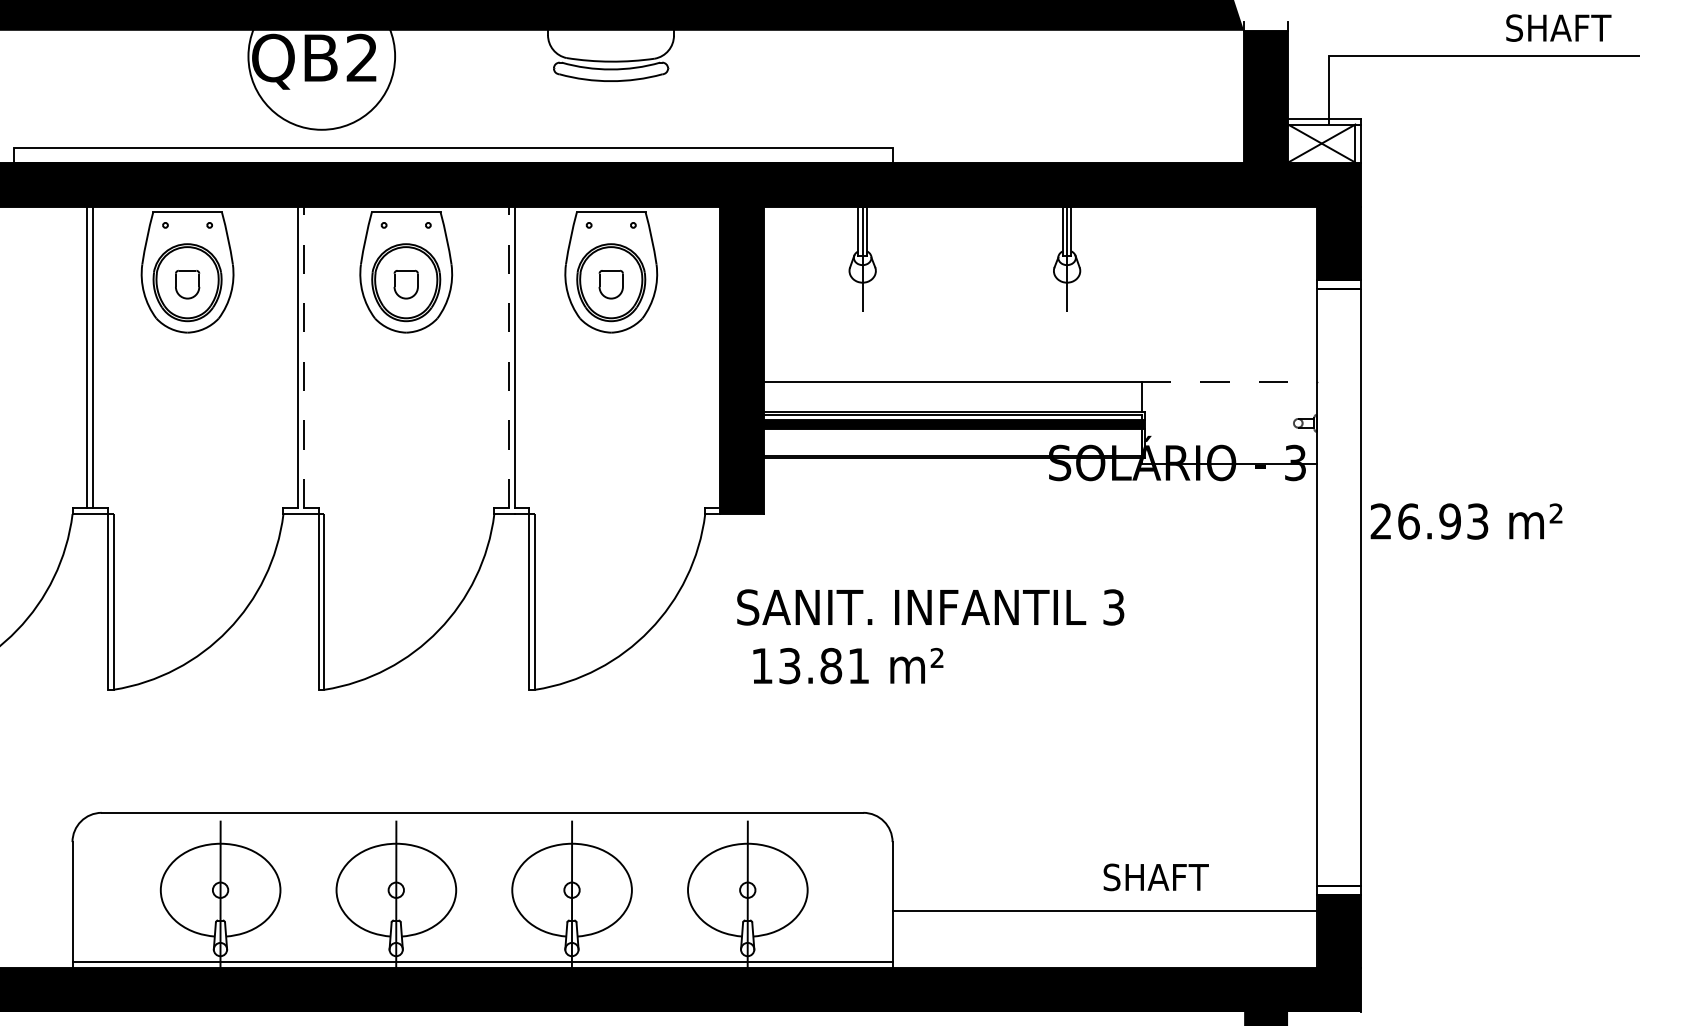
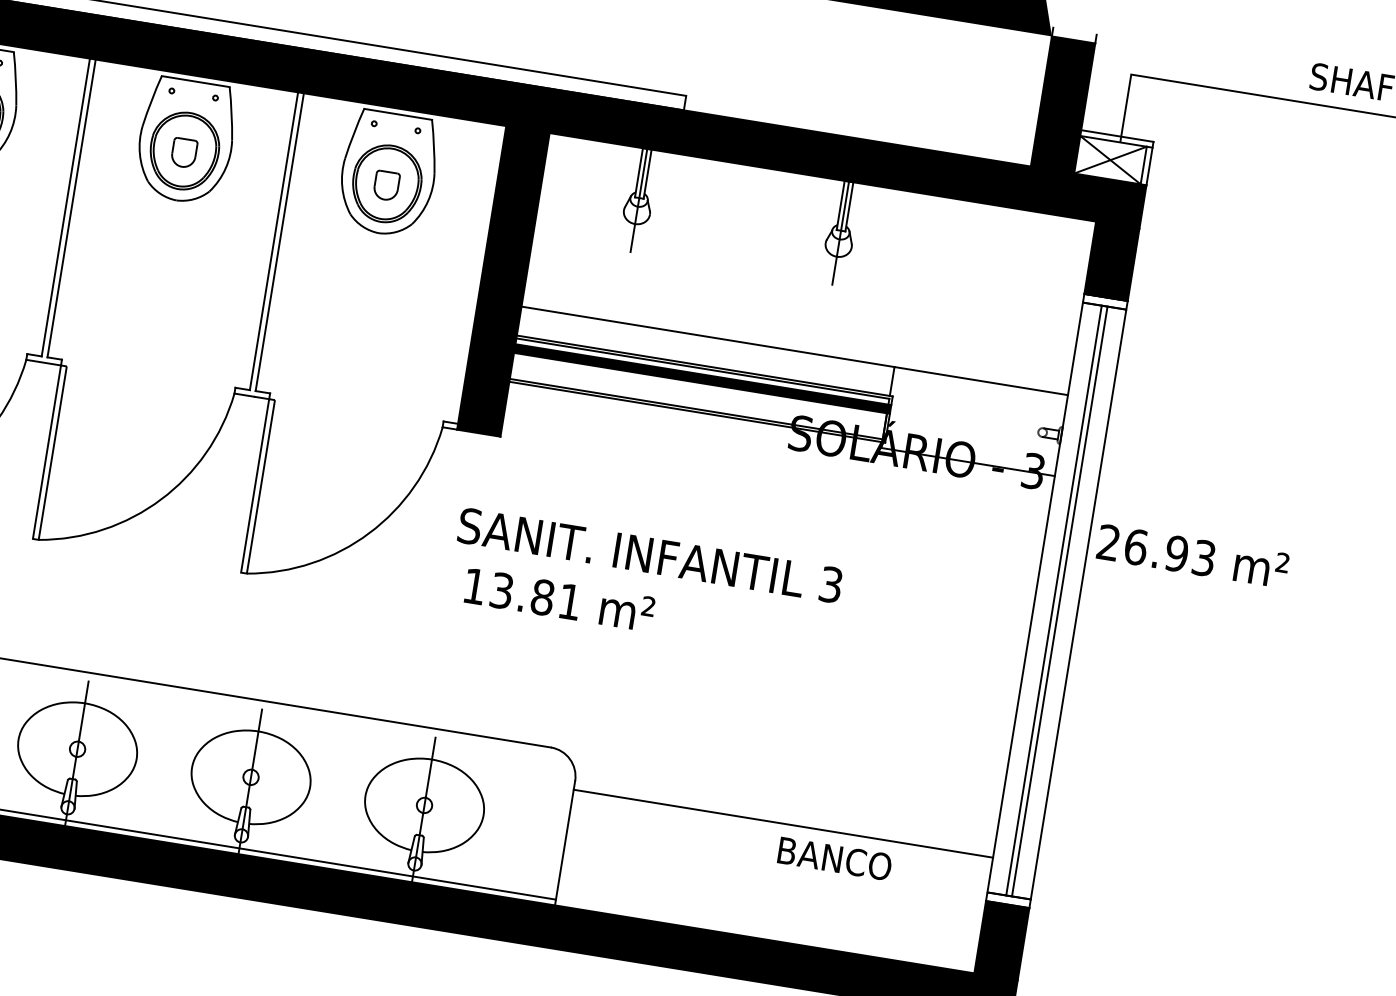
line: (303, 357) -> (71, 208), dashed -> solid
line: (508, 357) -> (273, 241), dashed -> solid
line: (1229, 382) -> (981, 381), dashed -> solid
line: (1336, 587) -> (1054, 600), added
line: (1342, 587) -> (1060, 601), added
text: (1160, 877) -> (833, 858), SHAFT -> BANCO
line: (1104, 910) -> (783, 823), moved

